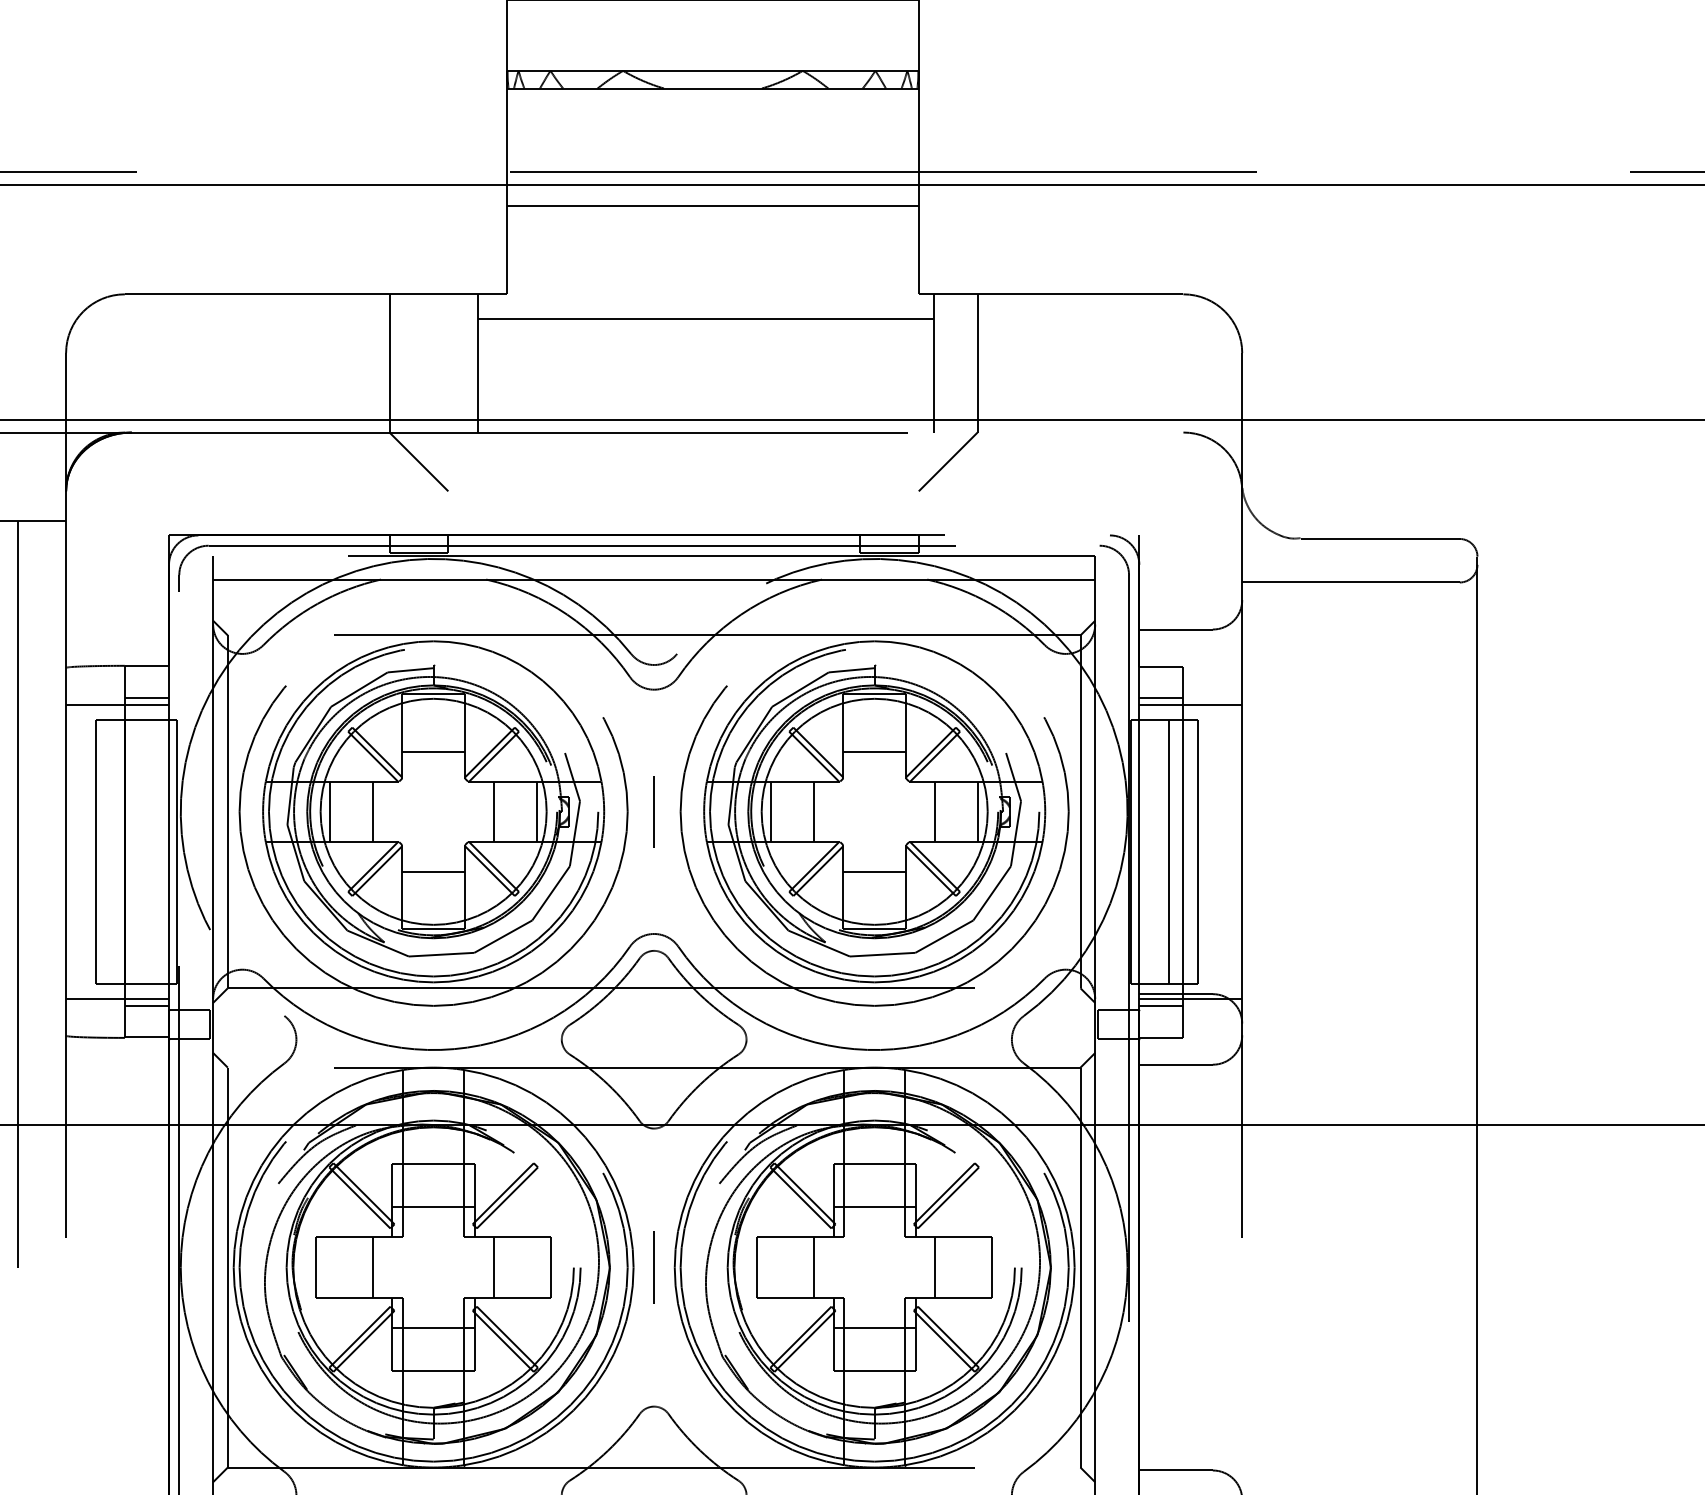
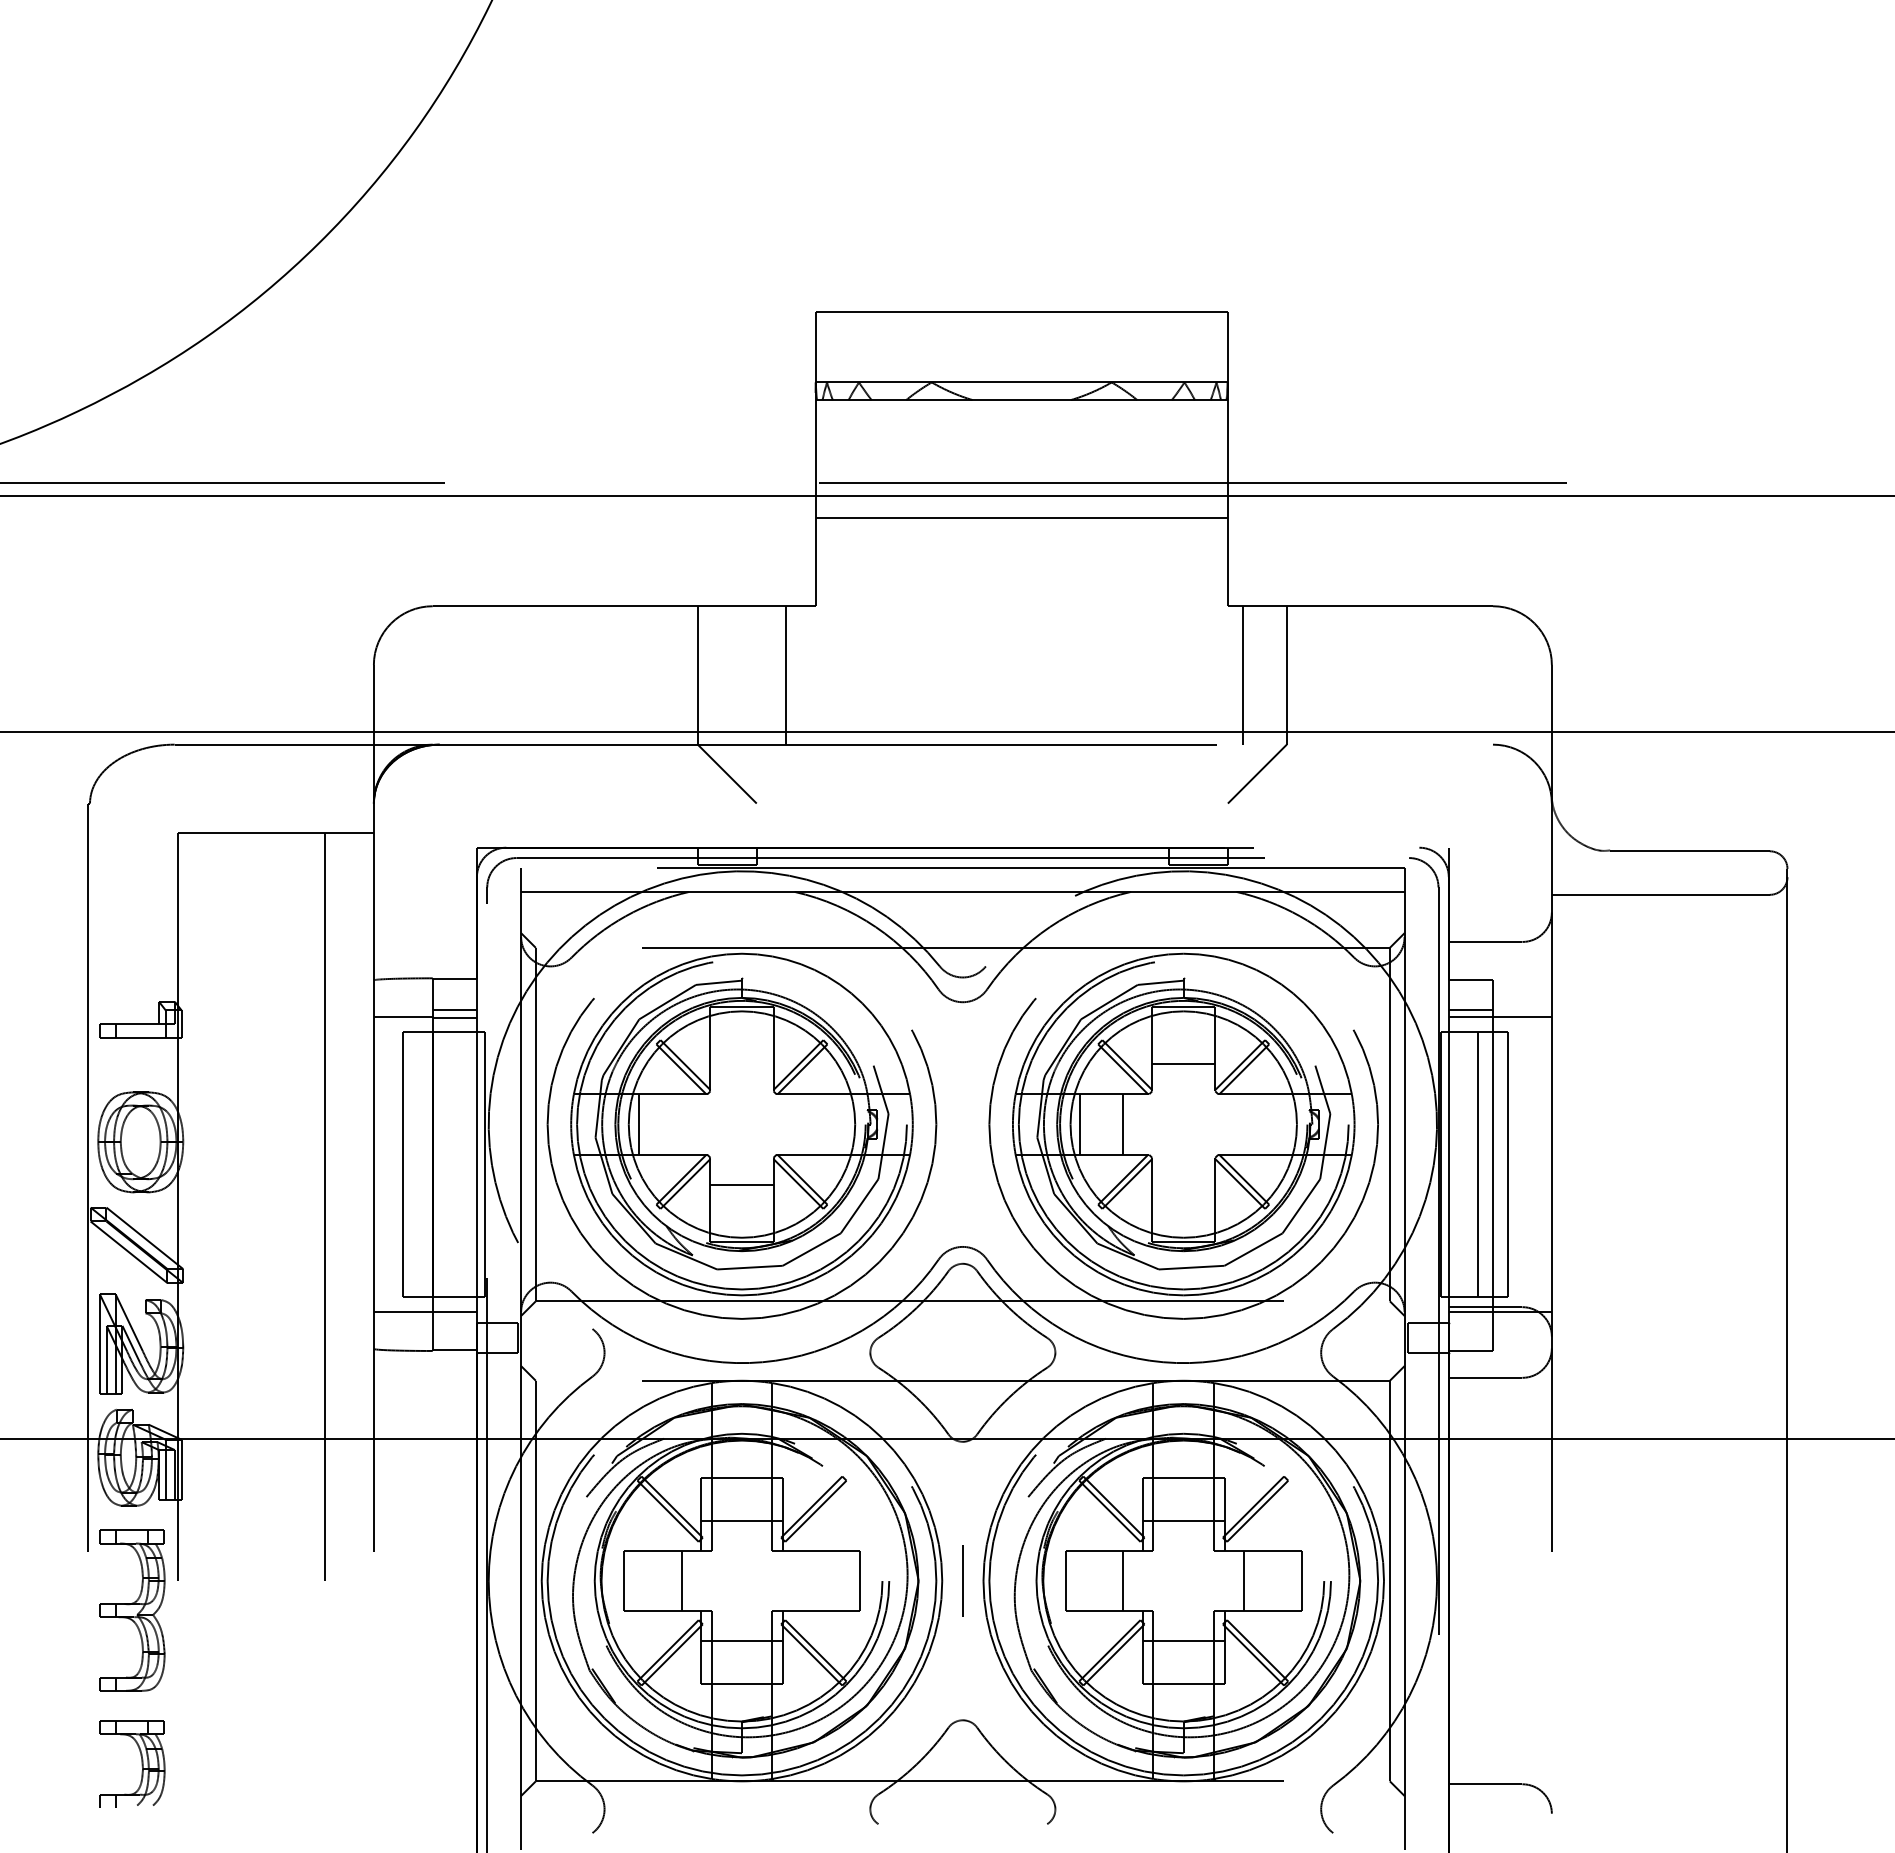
line: (705, 319) -> (1014, 631), removed
line: (433, 751) -> (741, 1064), removed
line: (373, 811) -> (681, 1124), removed
line: (494, 811) -> (802, 1124), removed
line: (536, 811) -> (845, 1124), removed
line: (653, 811) -> (962, 1124), removed
line: (935, 811) -> (1244, 1124), removed
line: (978, 811) -> (1287, 1124), removed
line: (874, 871) -> (1183, 1184), removed
line: (146, 1006) -> (454, 1319), removed
line: (1160, 1006) -> (1470, 1319), removed
line: (494, 1267) -> (802, 1580), removed

